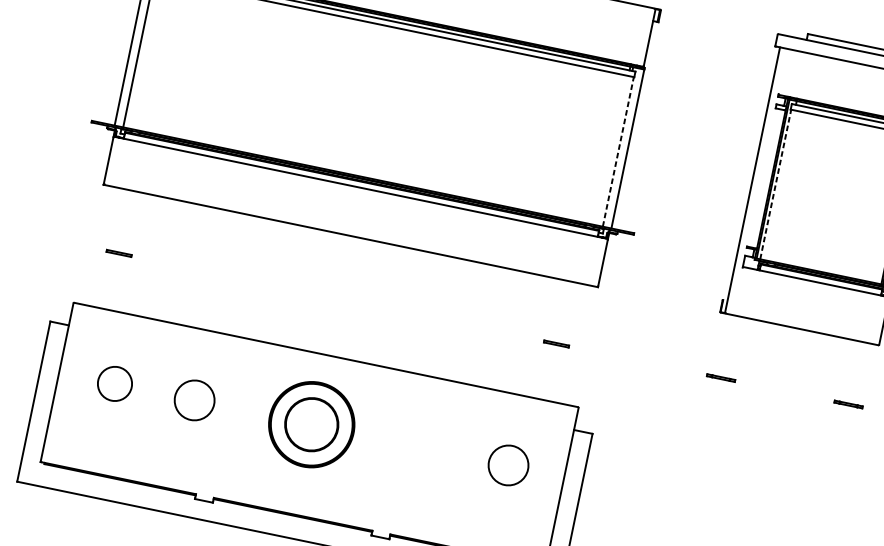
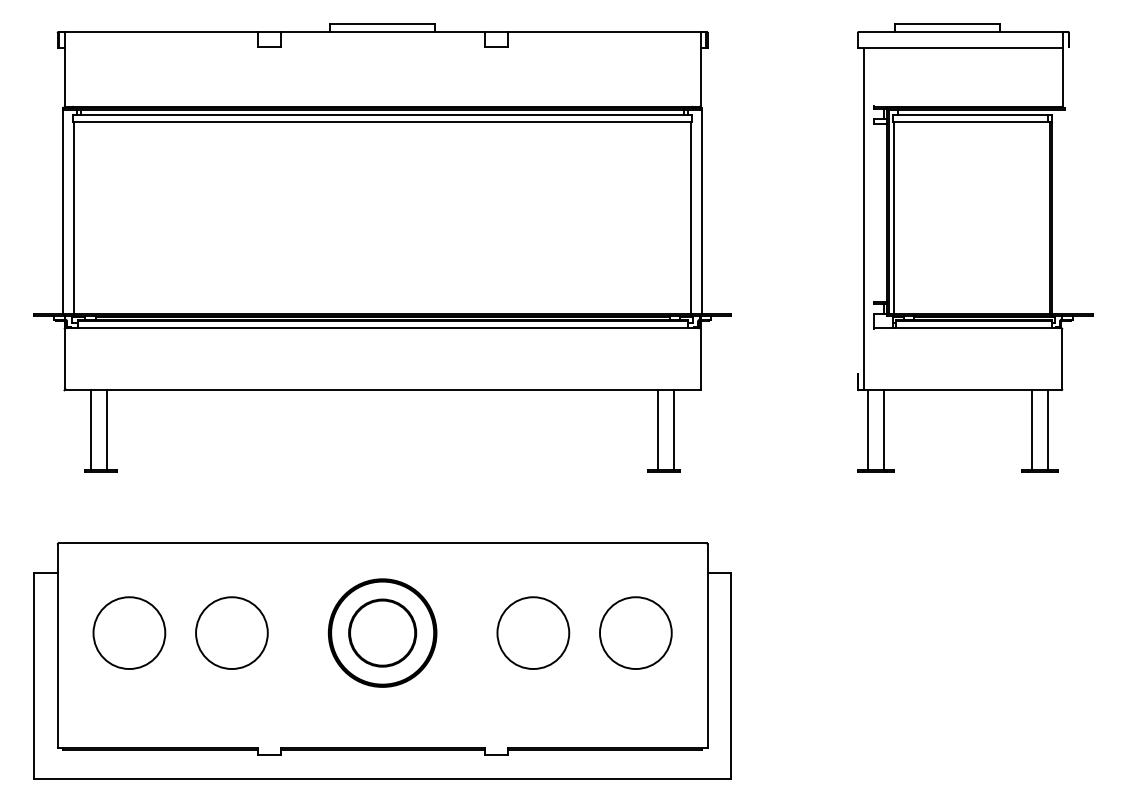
line: (618, 151) -> (691, 217), dashed -> solid
line: (775, 183) -> (893, 217), dashed -> solid
line: (118, 219) -> (91, 429), added
line: (129, 222) -> (106, 429), added
line: (558, 310) -> (658, 429), added
line: (570, 313) -> (673, 429), added
line: (722, 344) -> (868, 429), added
line: (733, 347) -> (883, 429), added
line: (849, 371) -> (1032, 429), added
line: (861, 373) -> (1047, 429), added
circle: (115, 383) -> (129, 632), size x1.67
circle: (194, 399) -> (231, 632), size x1.43
circle: (429, 448) -> (533, 632), added
circle: (508, 465) -> (635, 633), size x1.43

